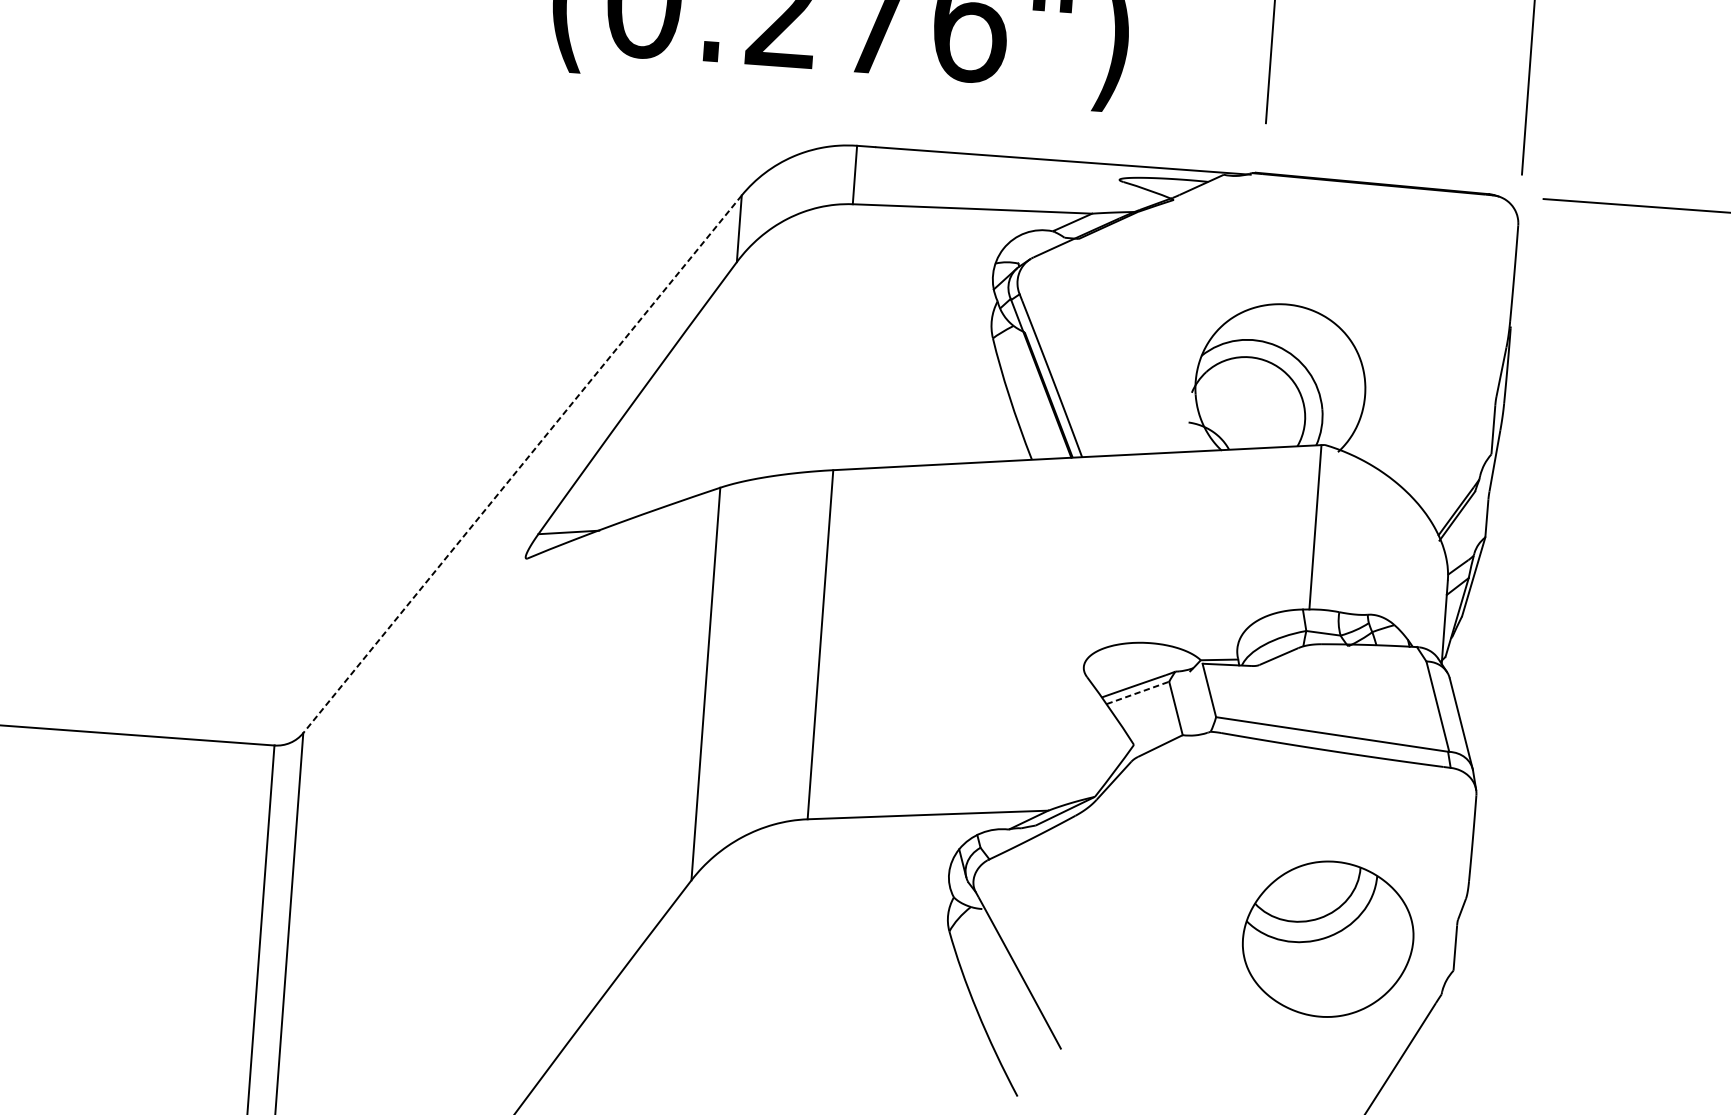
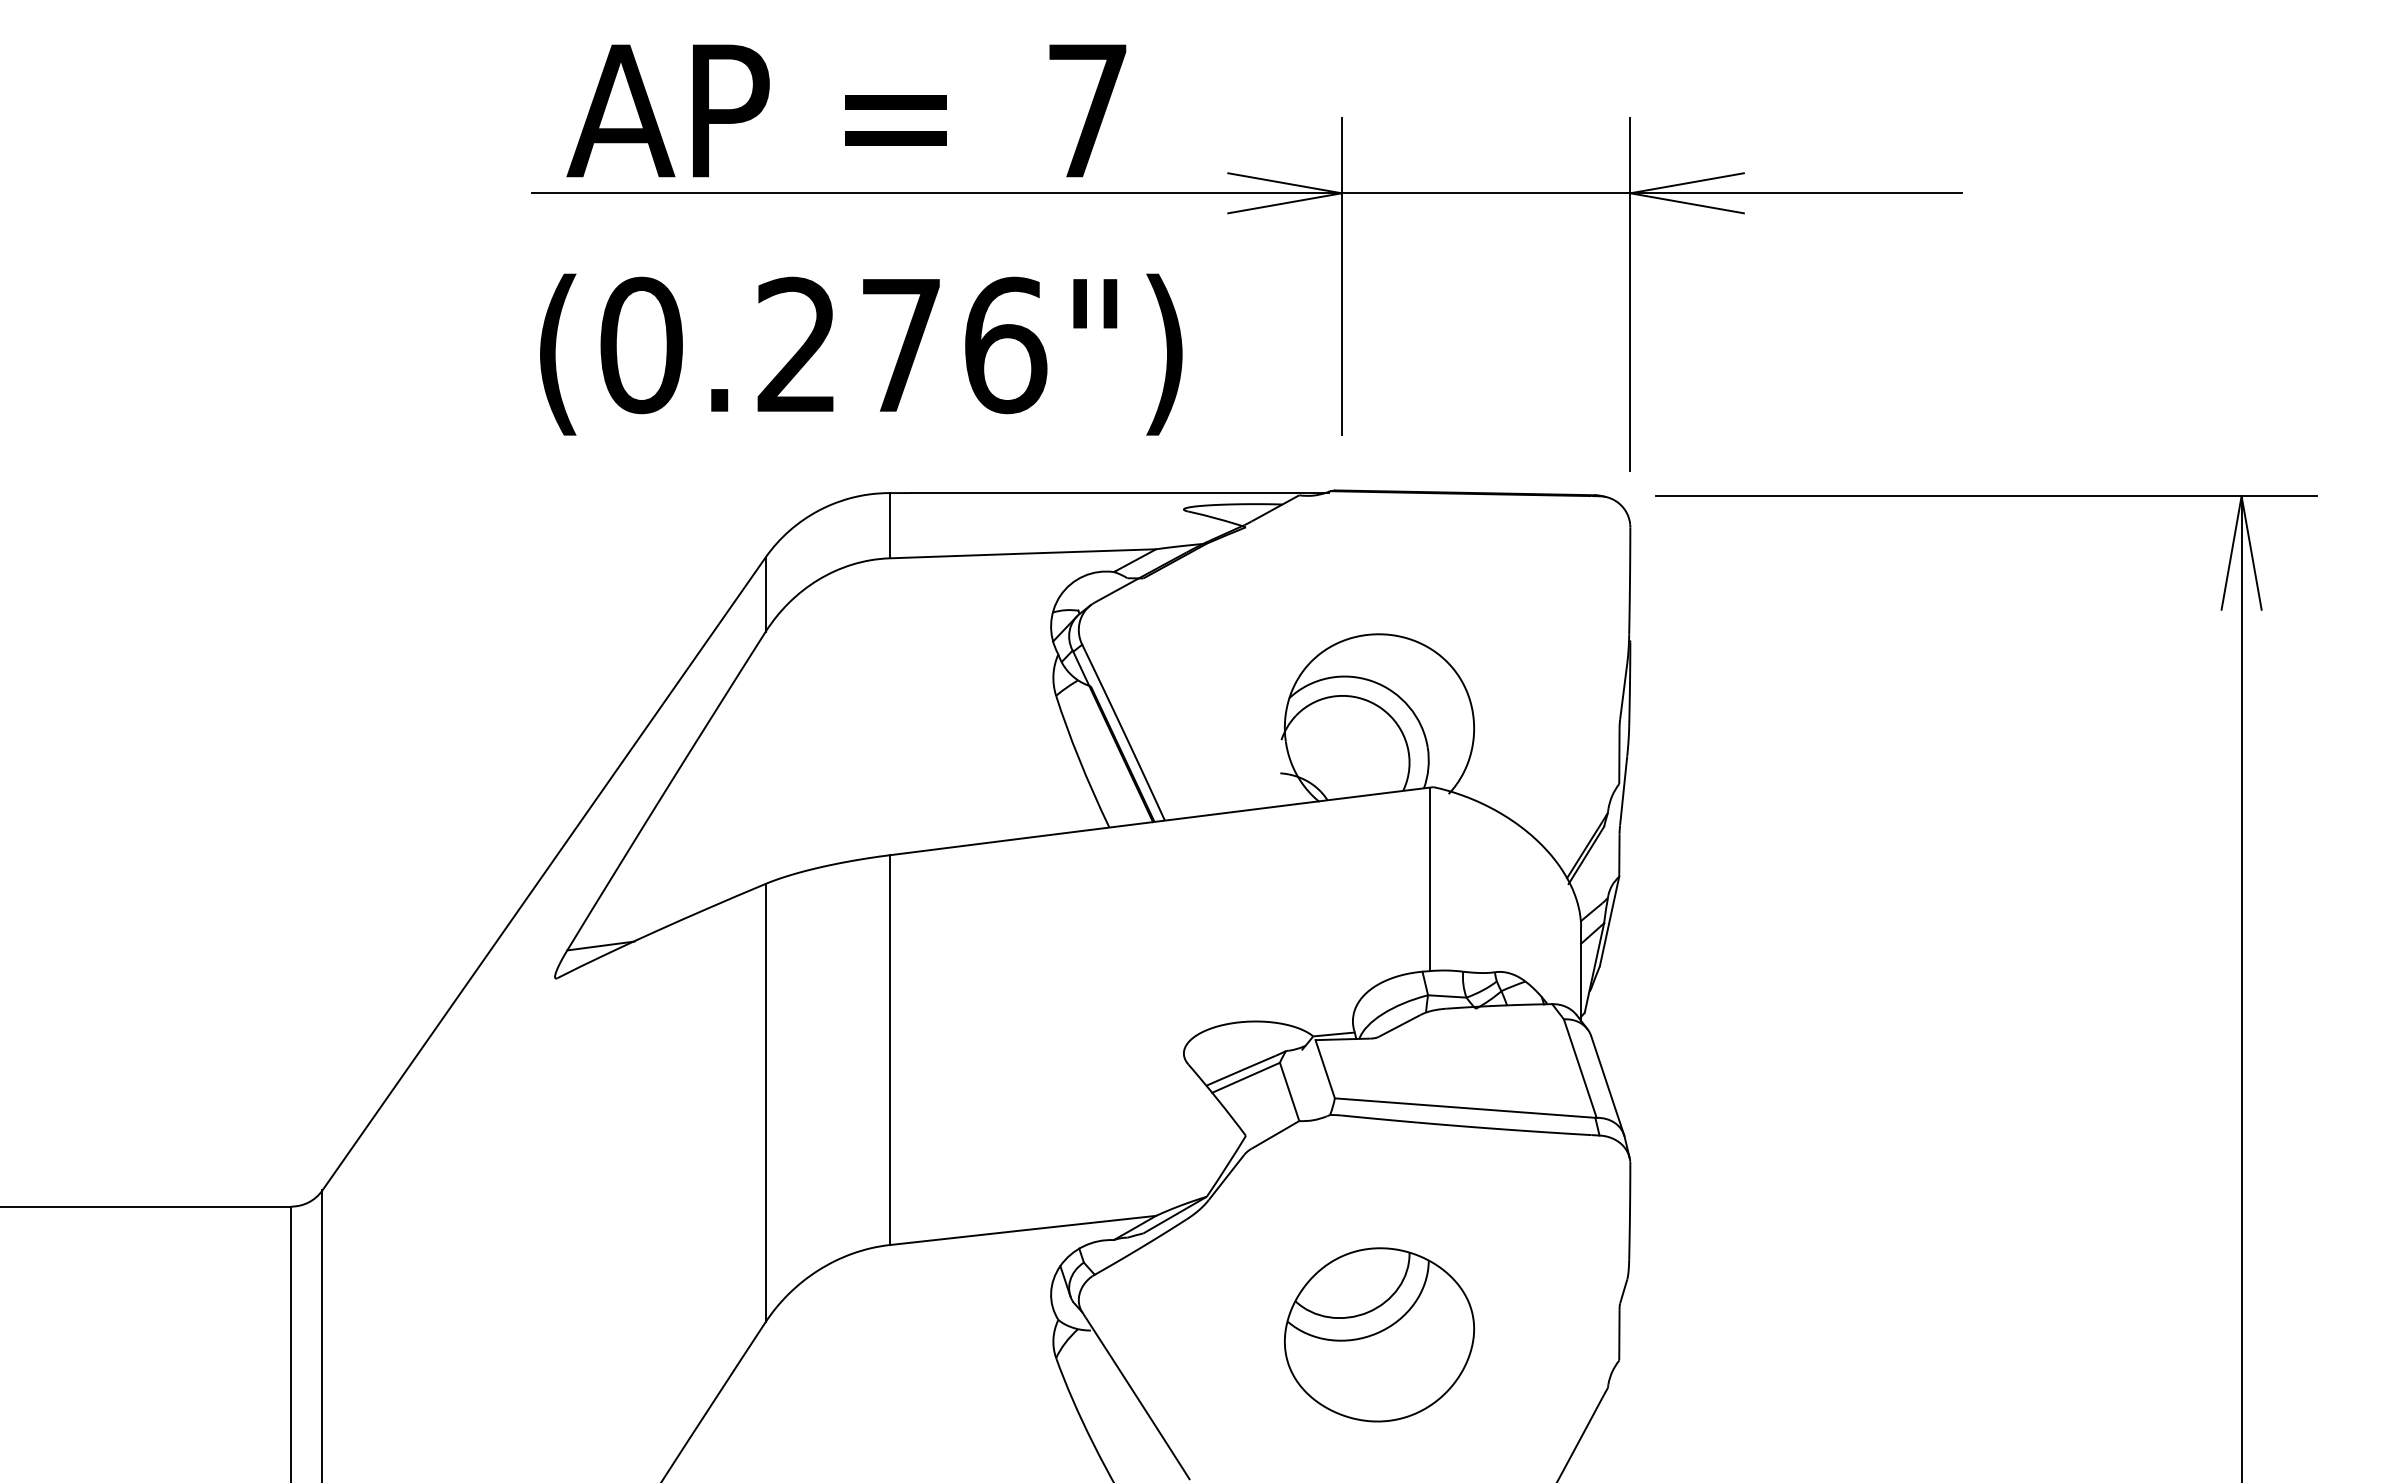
line: (522, 464) -> (543, 874), dashed -> solid
line: (1138, 692) -> (1246, 1077), dashed -> solid
part: (1328, 938) -> (1379, 1334), moved

